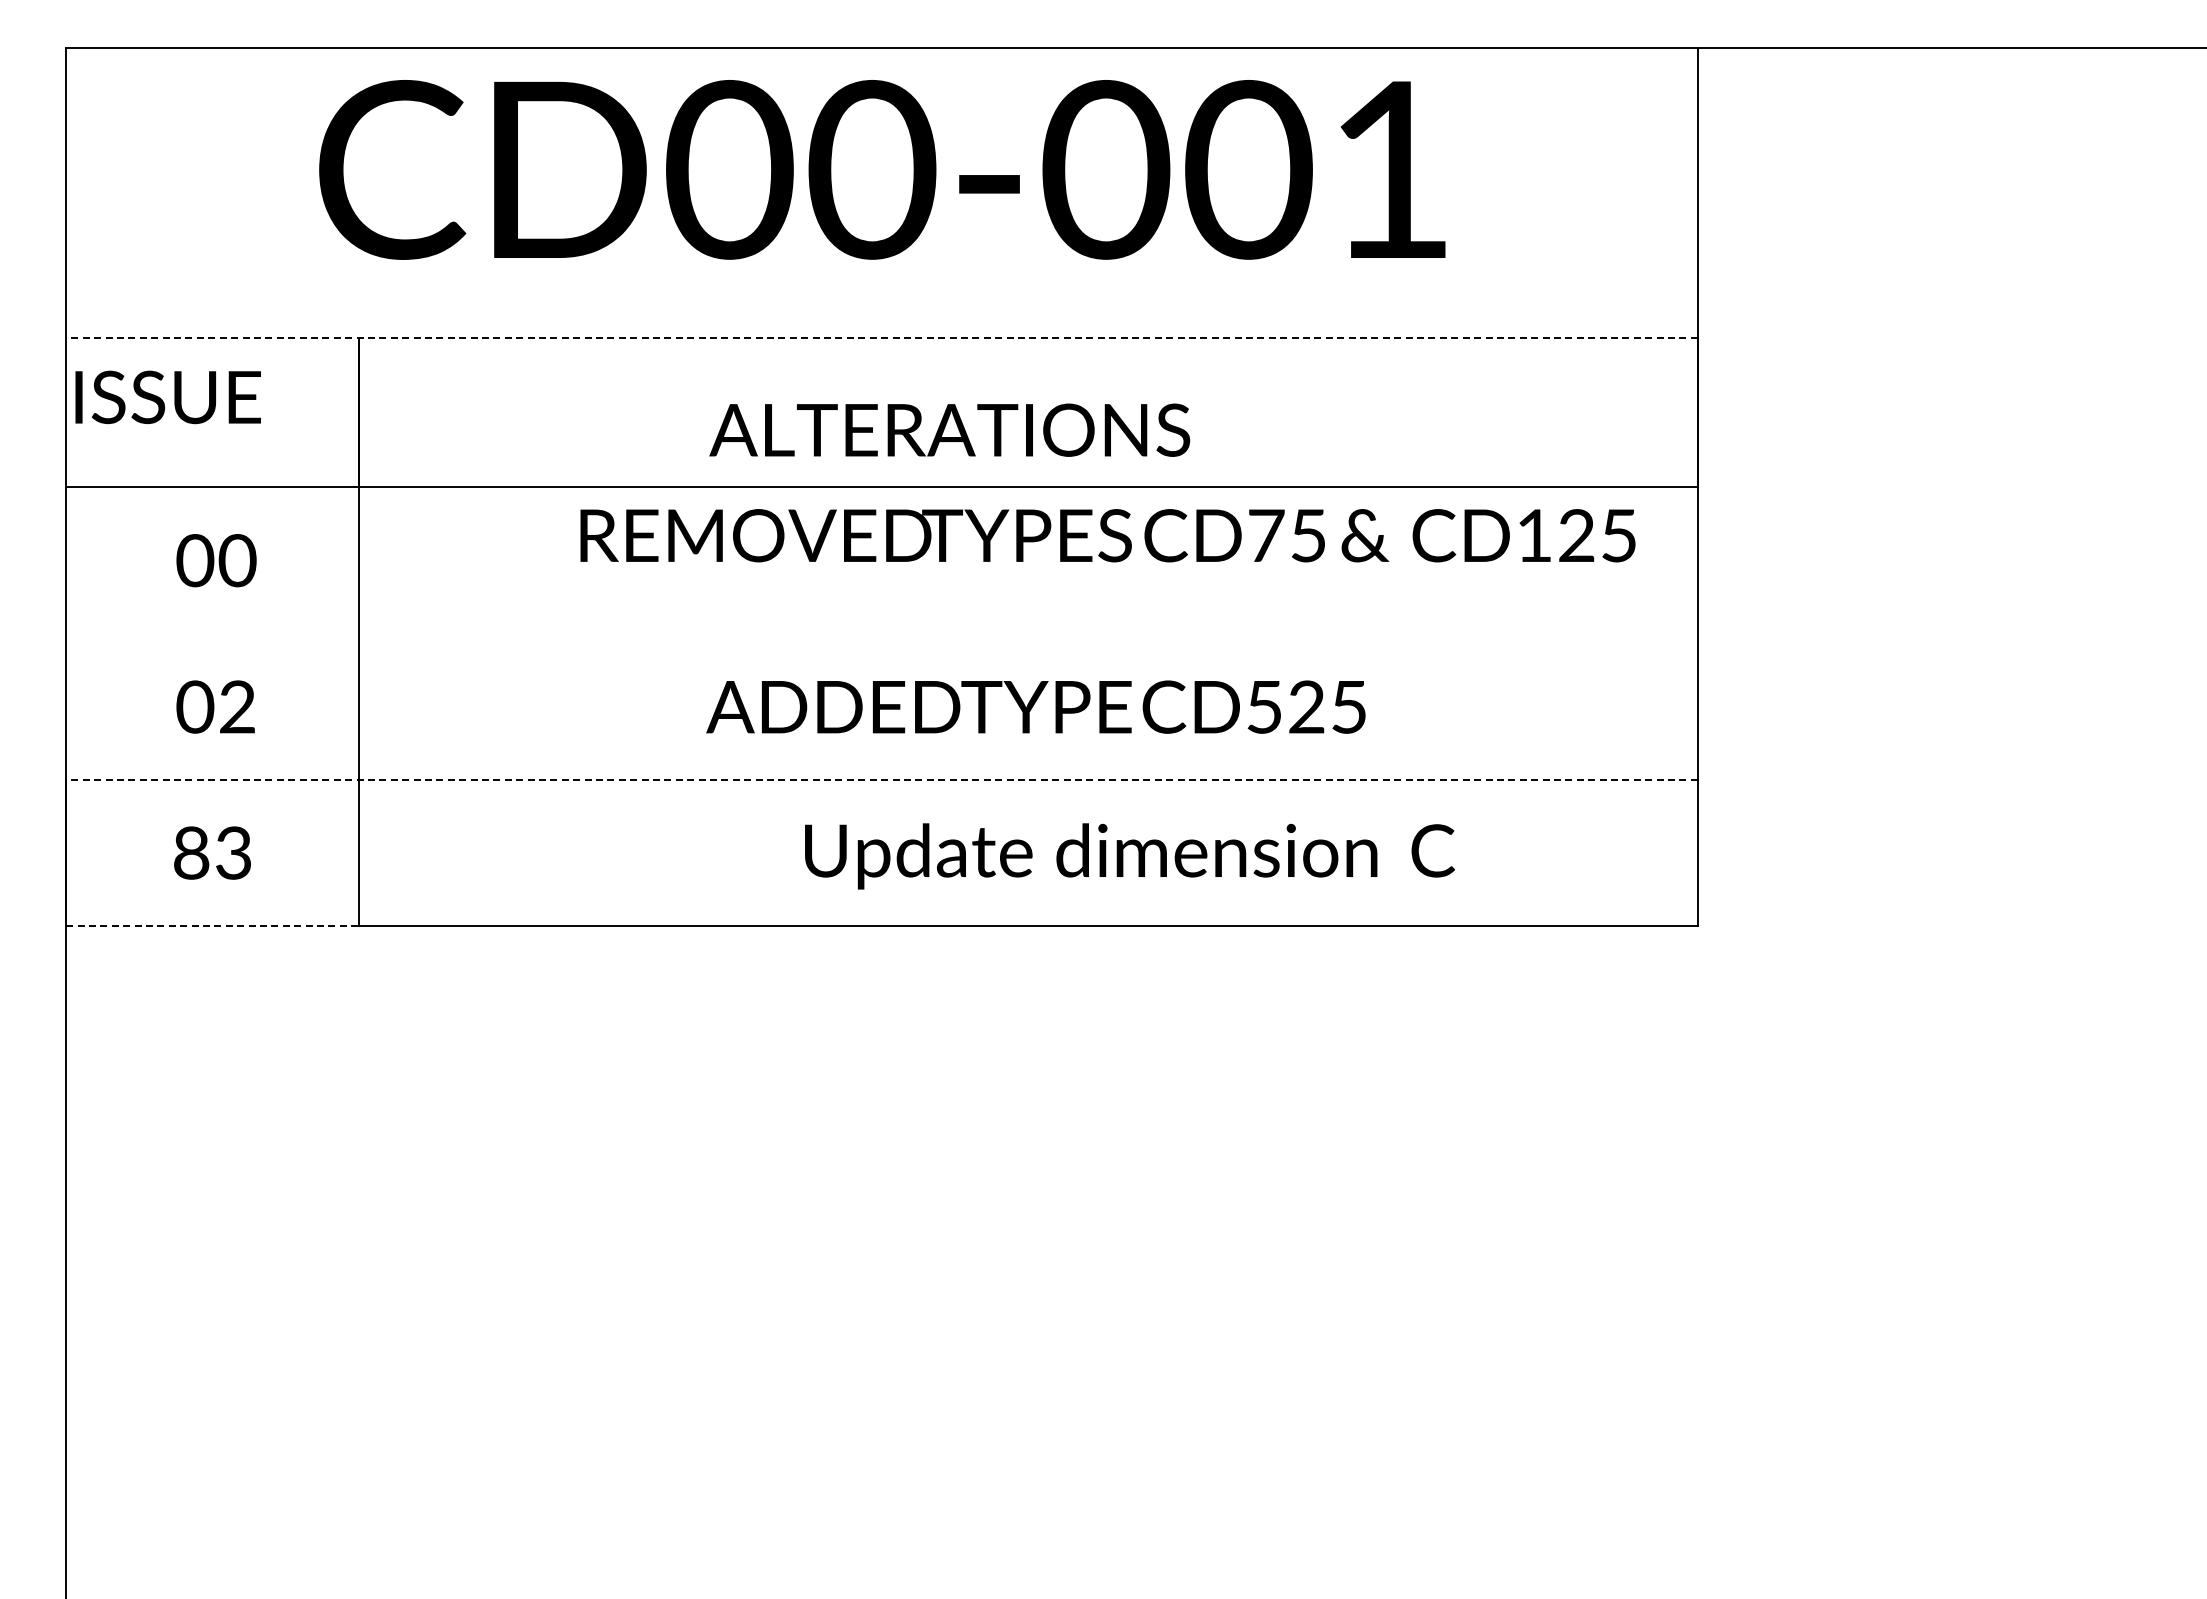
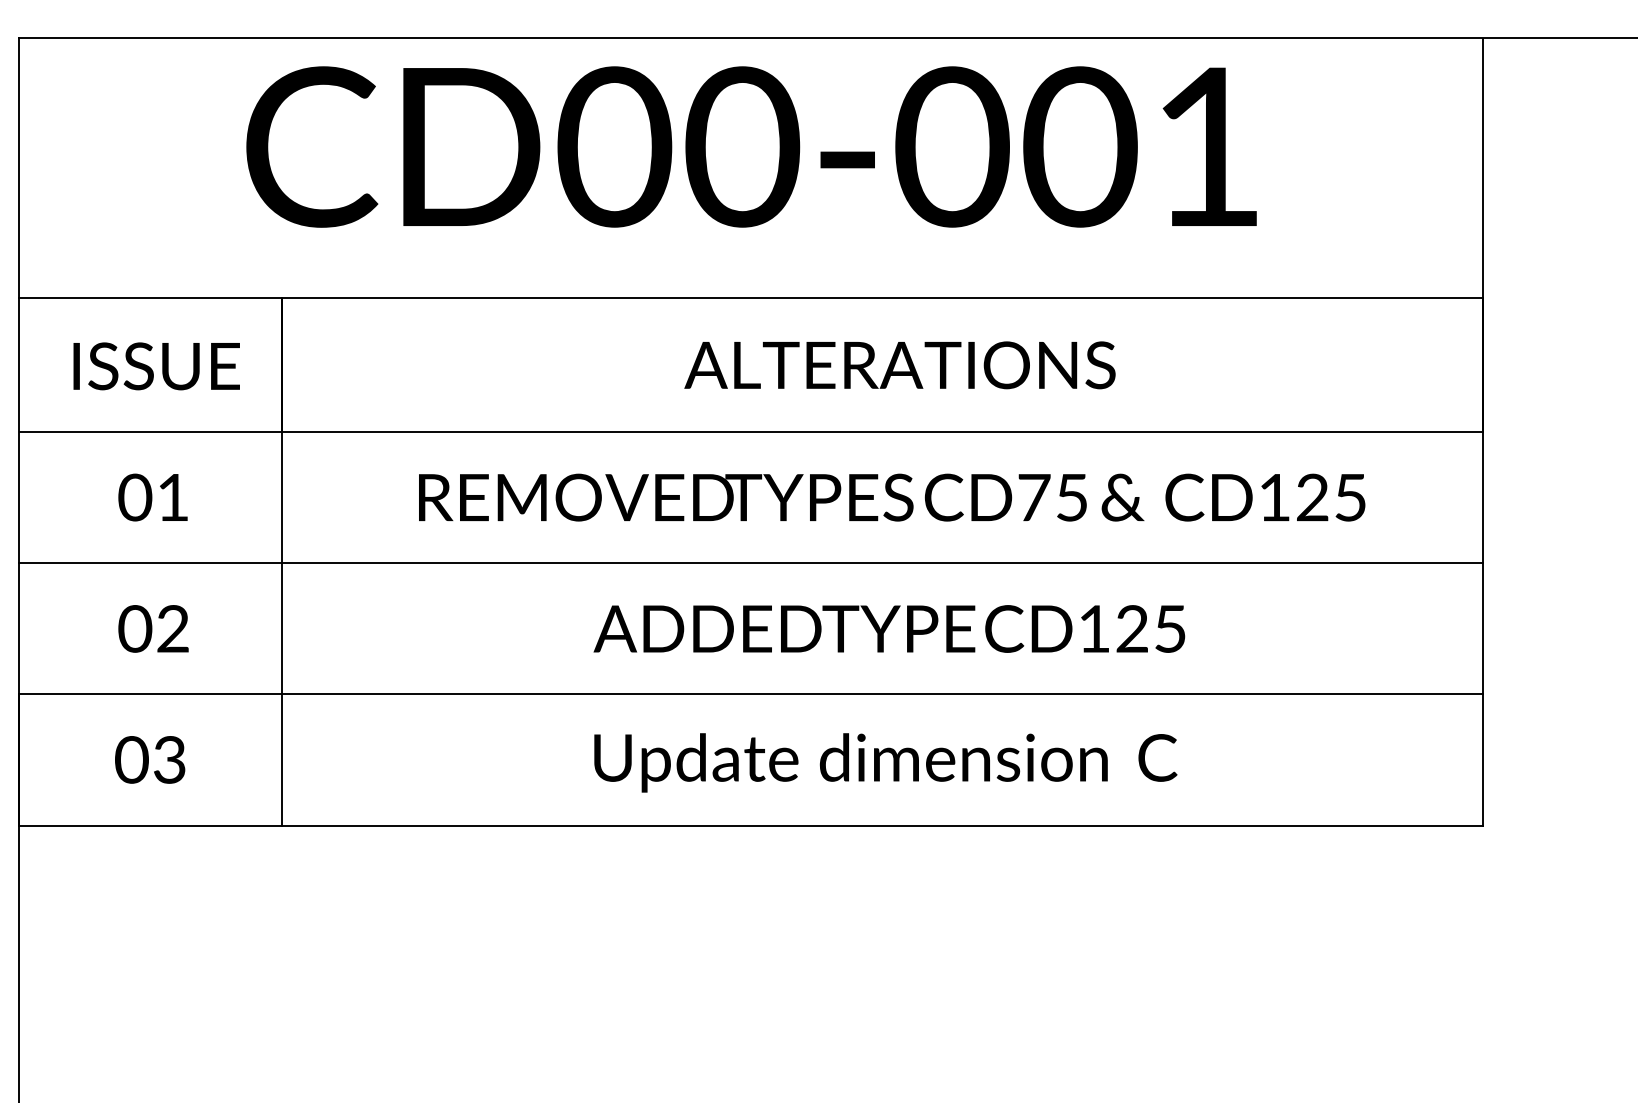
line: (881, 338) -> (750, 298), dashed -> solid
text: (167, 397) -> (156, 366), moved
text: (949, 429) -> (899, 364), moved
text: (1107, 535) -> (891, 497), moved
text: (237, 560) -> (173, 497), 00 -> 01
line: (881, 633) -> (750, 562), added
text: (1263, 707) -> (1093, 629), CD525 -> CD125
line: (881, 779) -> (750, 693), dashed -> solid
text: (191, 852) -> (131, 759), 83 -> 03
text: (1130, 856) -> (886, 762), moved
line: (213, 926) -> (151, 825), dashed -> solid

